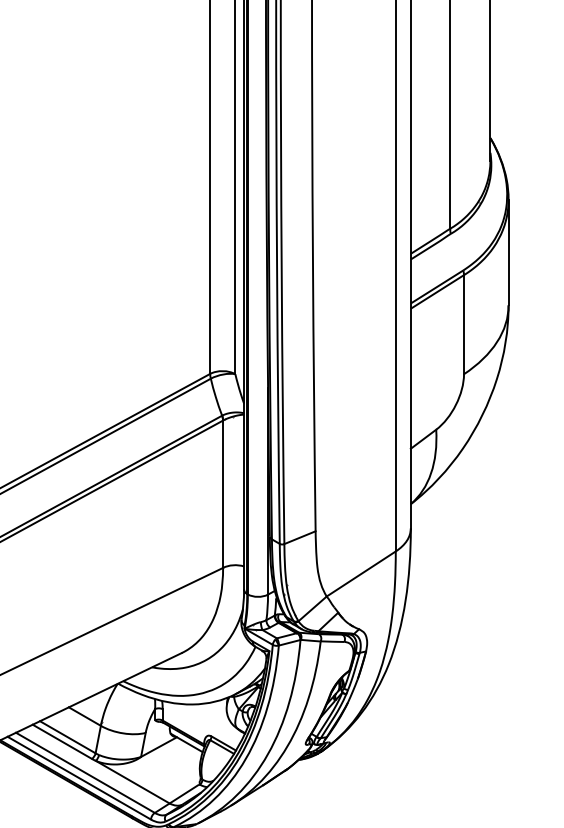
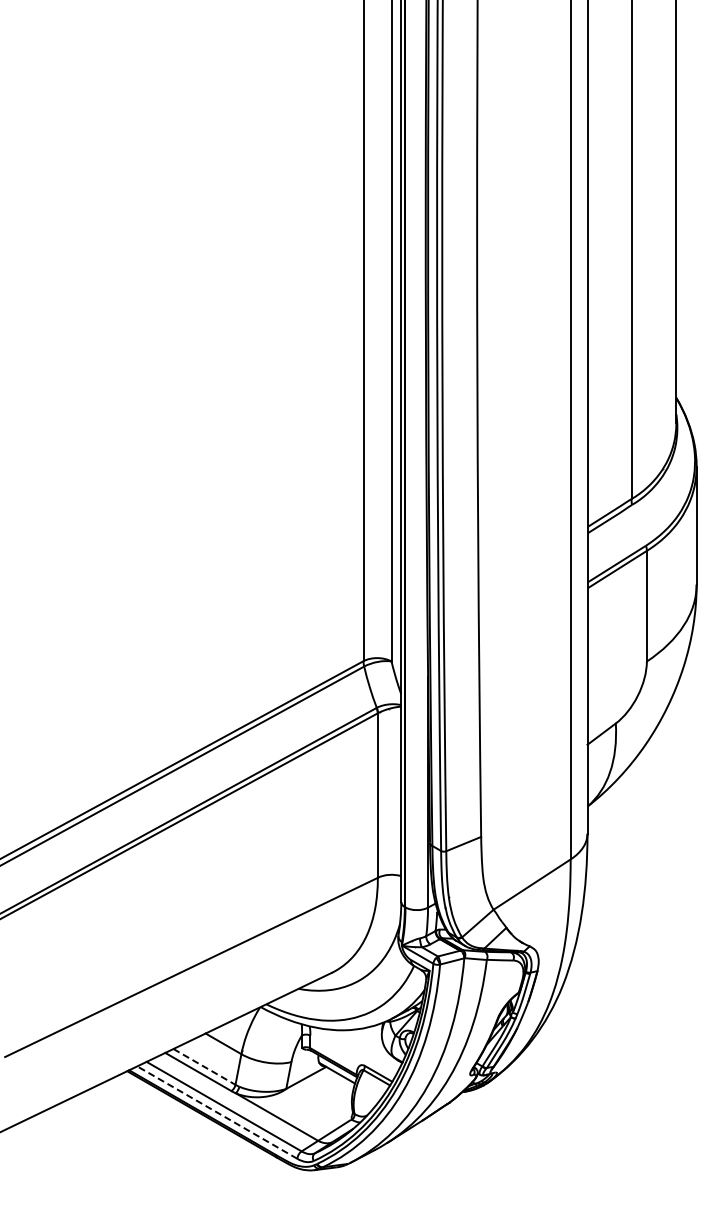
line: (67, 736) -> (204, 1066), solid -> dashed
line: (78, 778) -> (216, 1112), solid -> dashed

